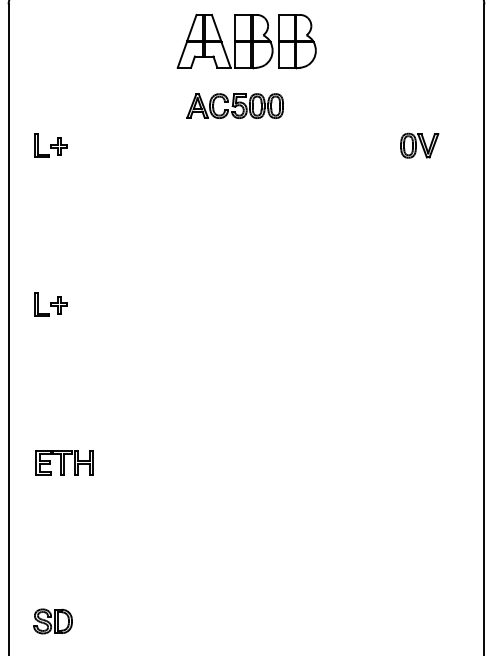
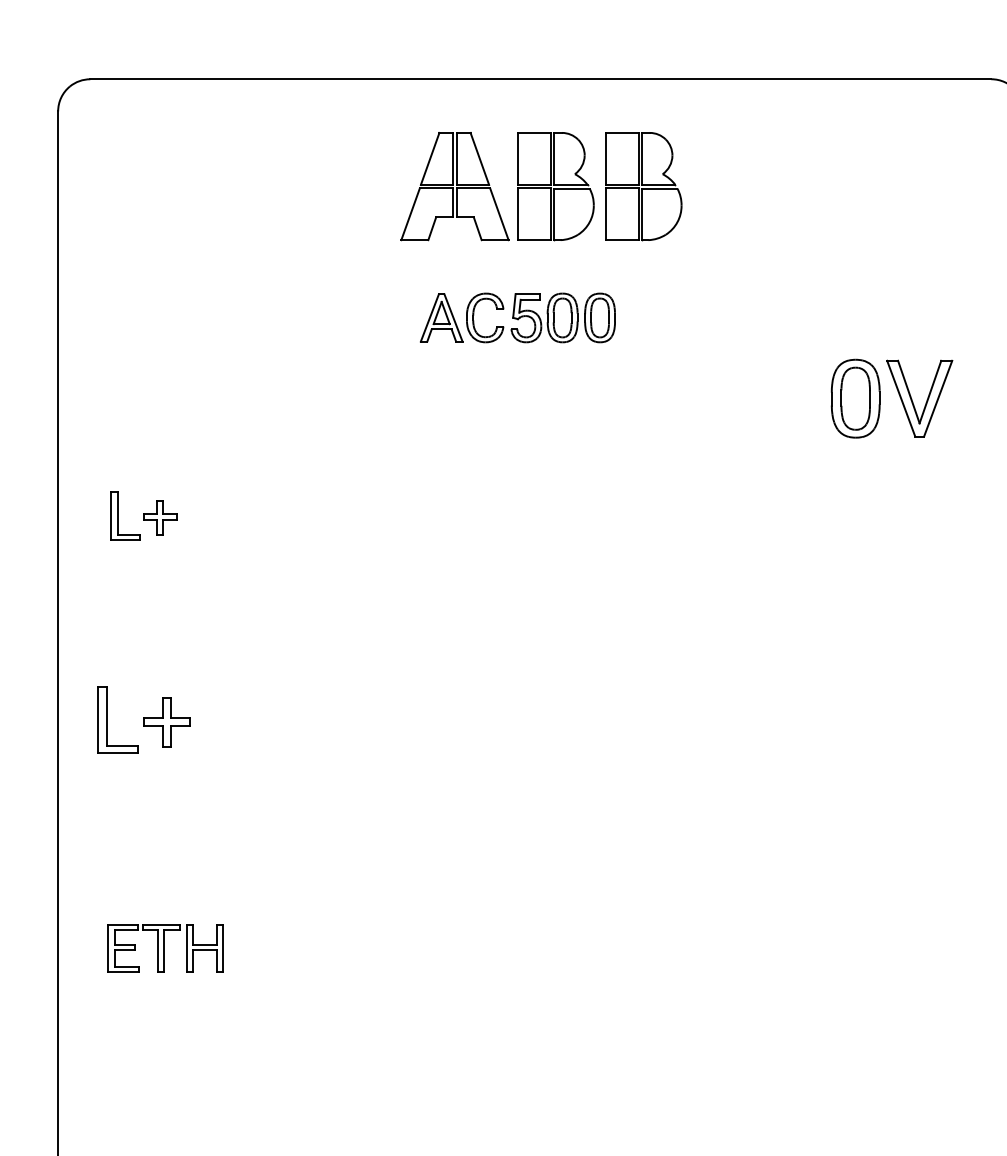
part: (50, 145) -> (143, 515), moved
part: (419, 145) -> (891, 397), size x1.6
part: (50, 304) -> (143, 720), size x1.4
part: (64, 462) -> (165, 947), moved

